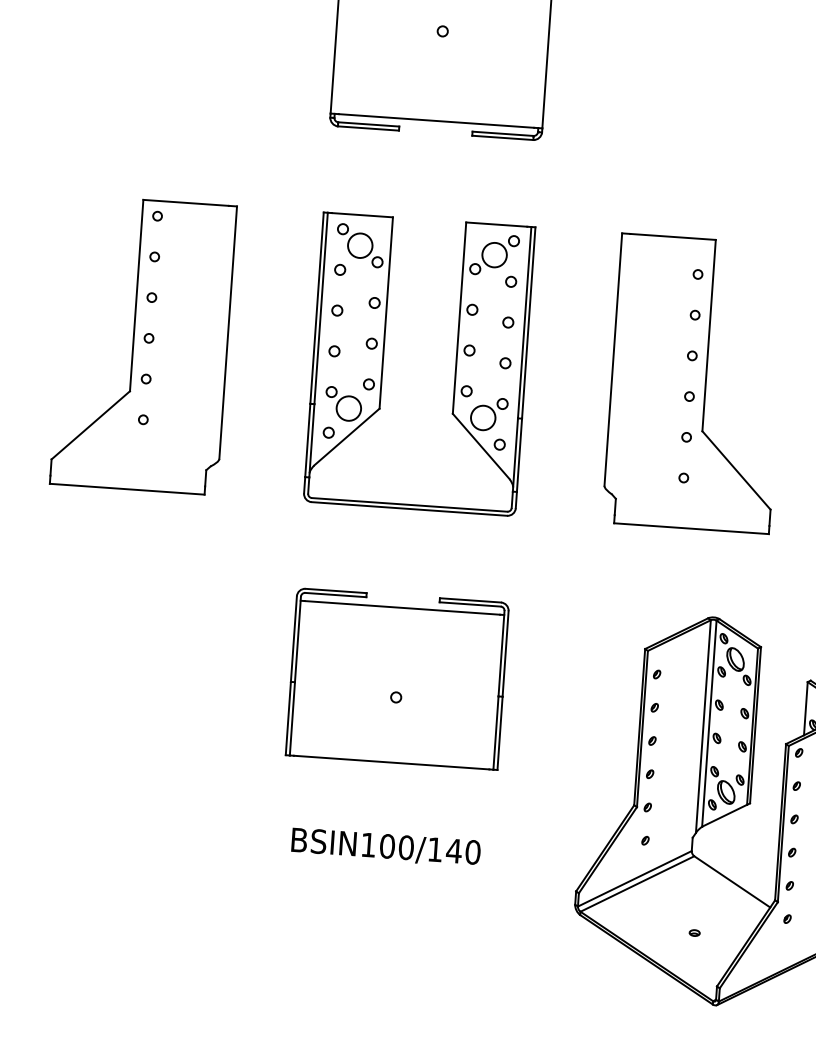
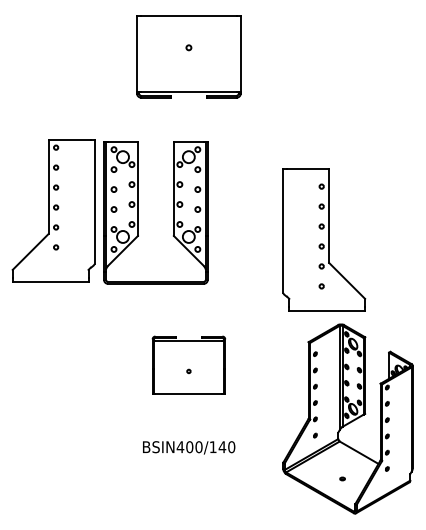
part: (383, 360) -> (138, 212), moved
part: (696, 382) -> (324, 239), moved
part: (396, 677) -> (188, 364), size x0.7
text: (368, 843) -> (180, 446), BSIN100/140 -> BSIN400/140

